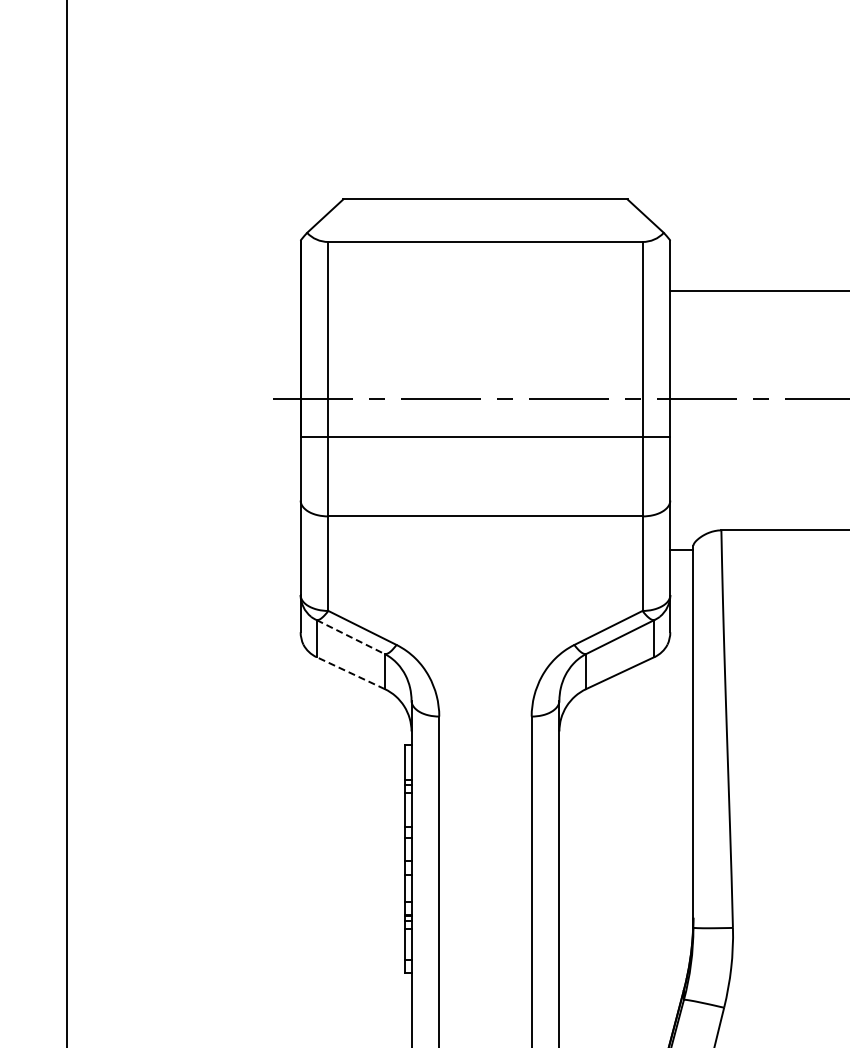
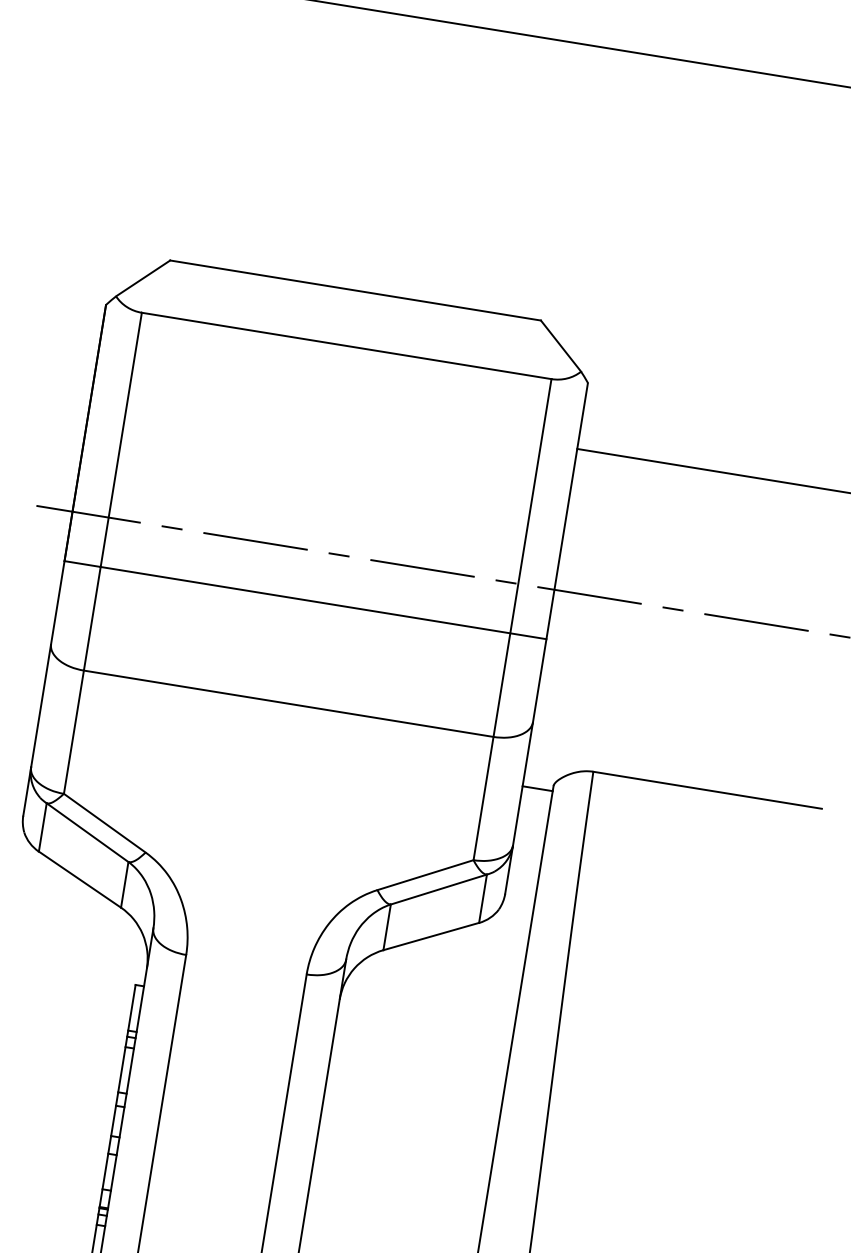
line: (351, 637) -> (88, 833), dashed -> solid
line: (350, 673) -> (79, 880), dashed -> solid

